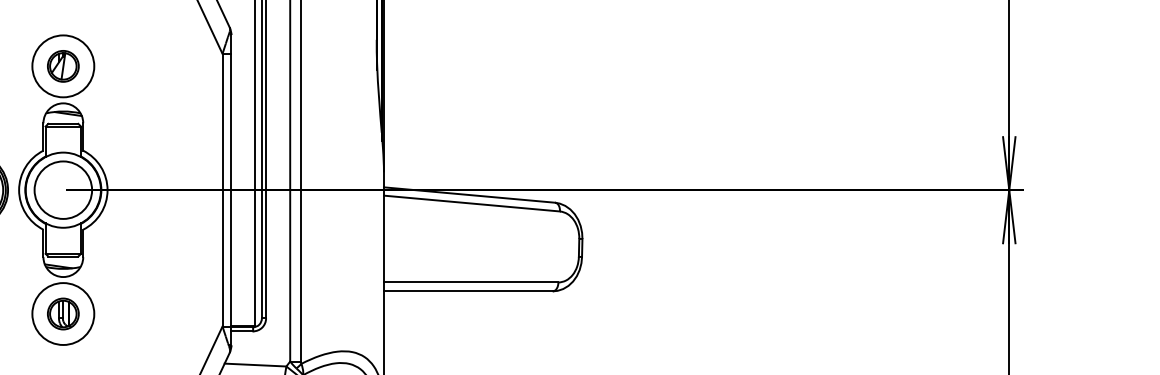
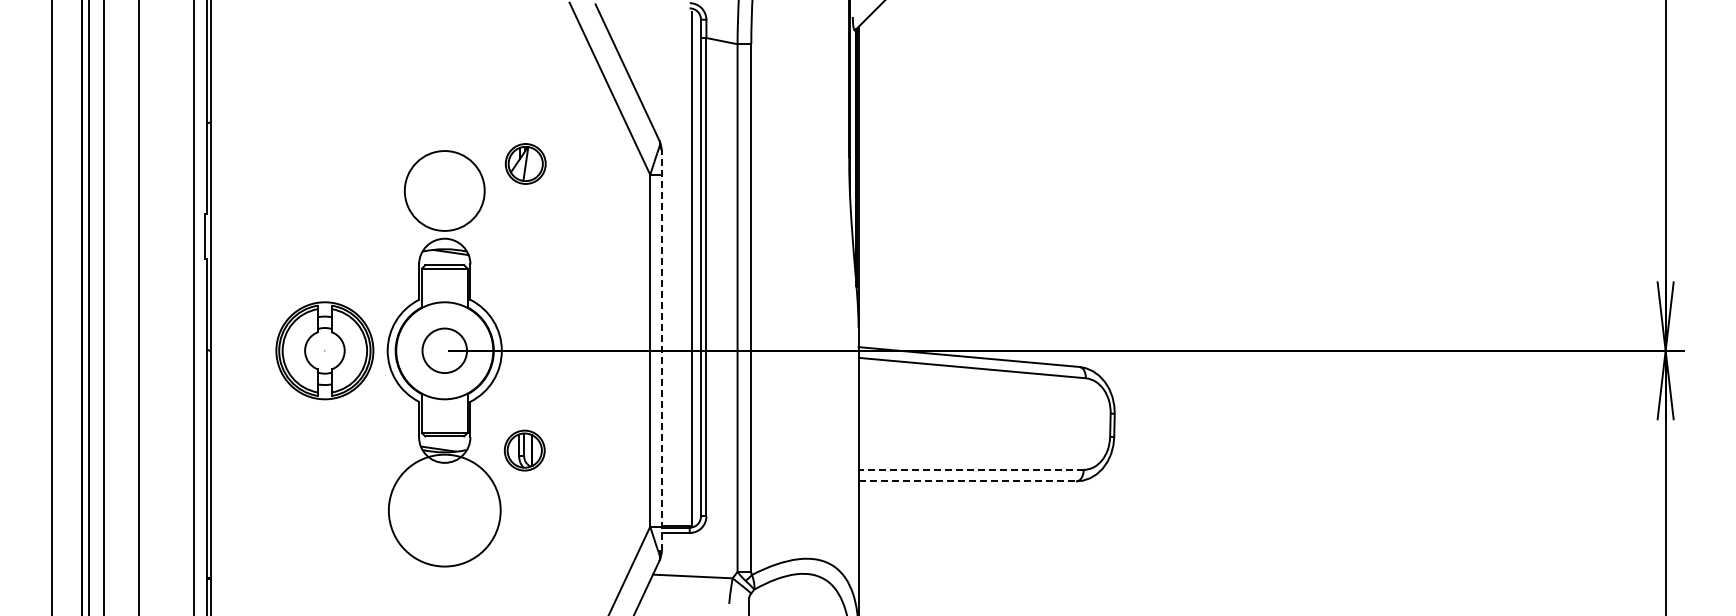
part: (63, 65) -> (525, 163), moved
circle: (63, 189) -> (444, 350), size x0.6
line: (231, 189) -> (661, 350), solid -> dashed
line: (471, 282) -> (971, 469), solid -> dashed
line: (468, 291) -> (967, 481), solid -> dashed
circle: (63, 313) -> (444, 510), size x1.4
part: (63, 313) -> (524, 450), moved

